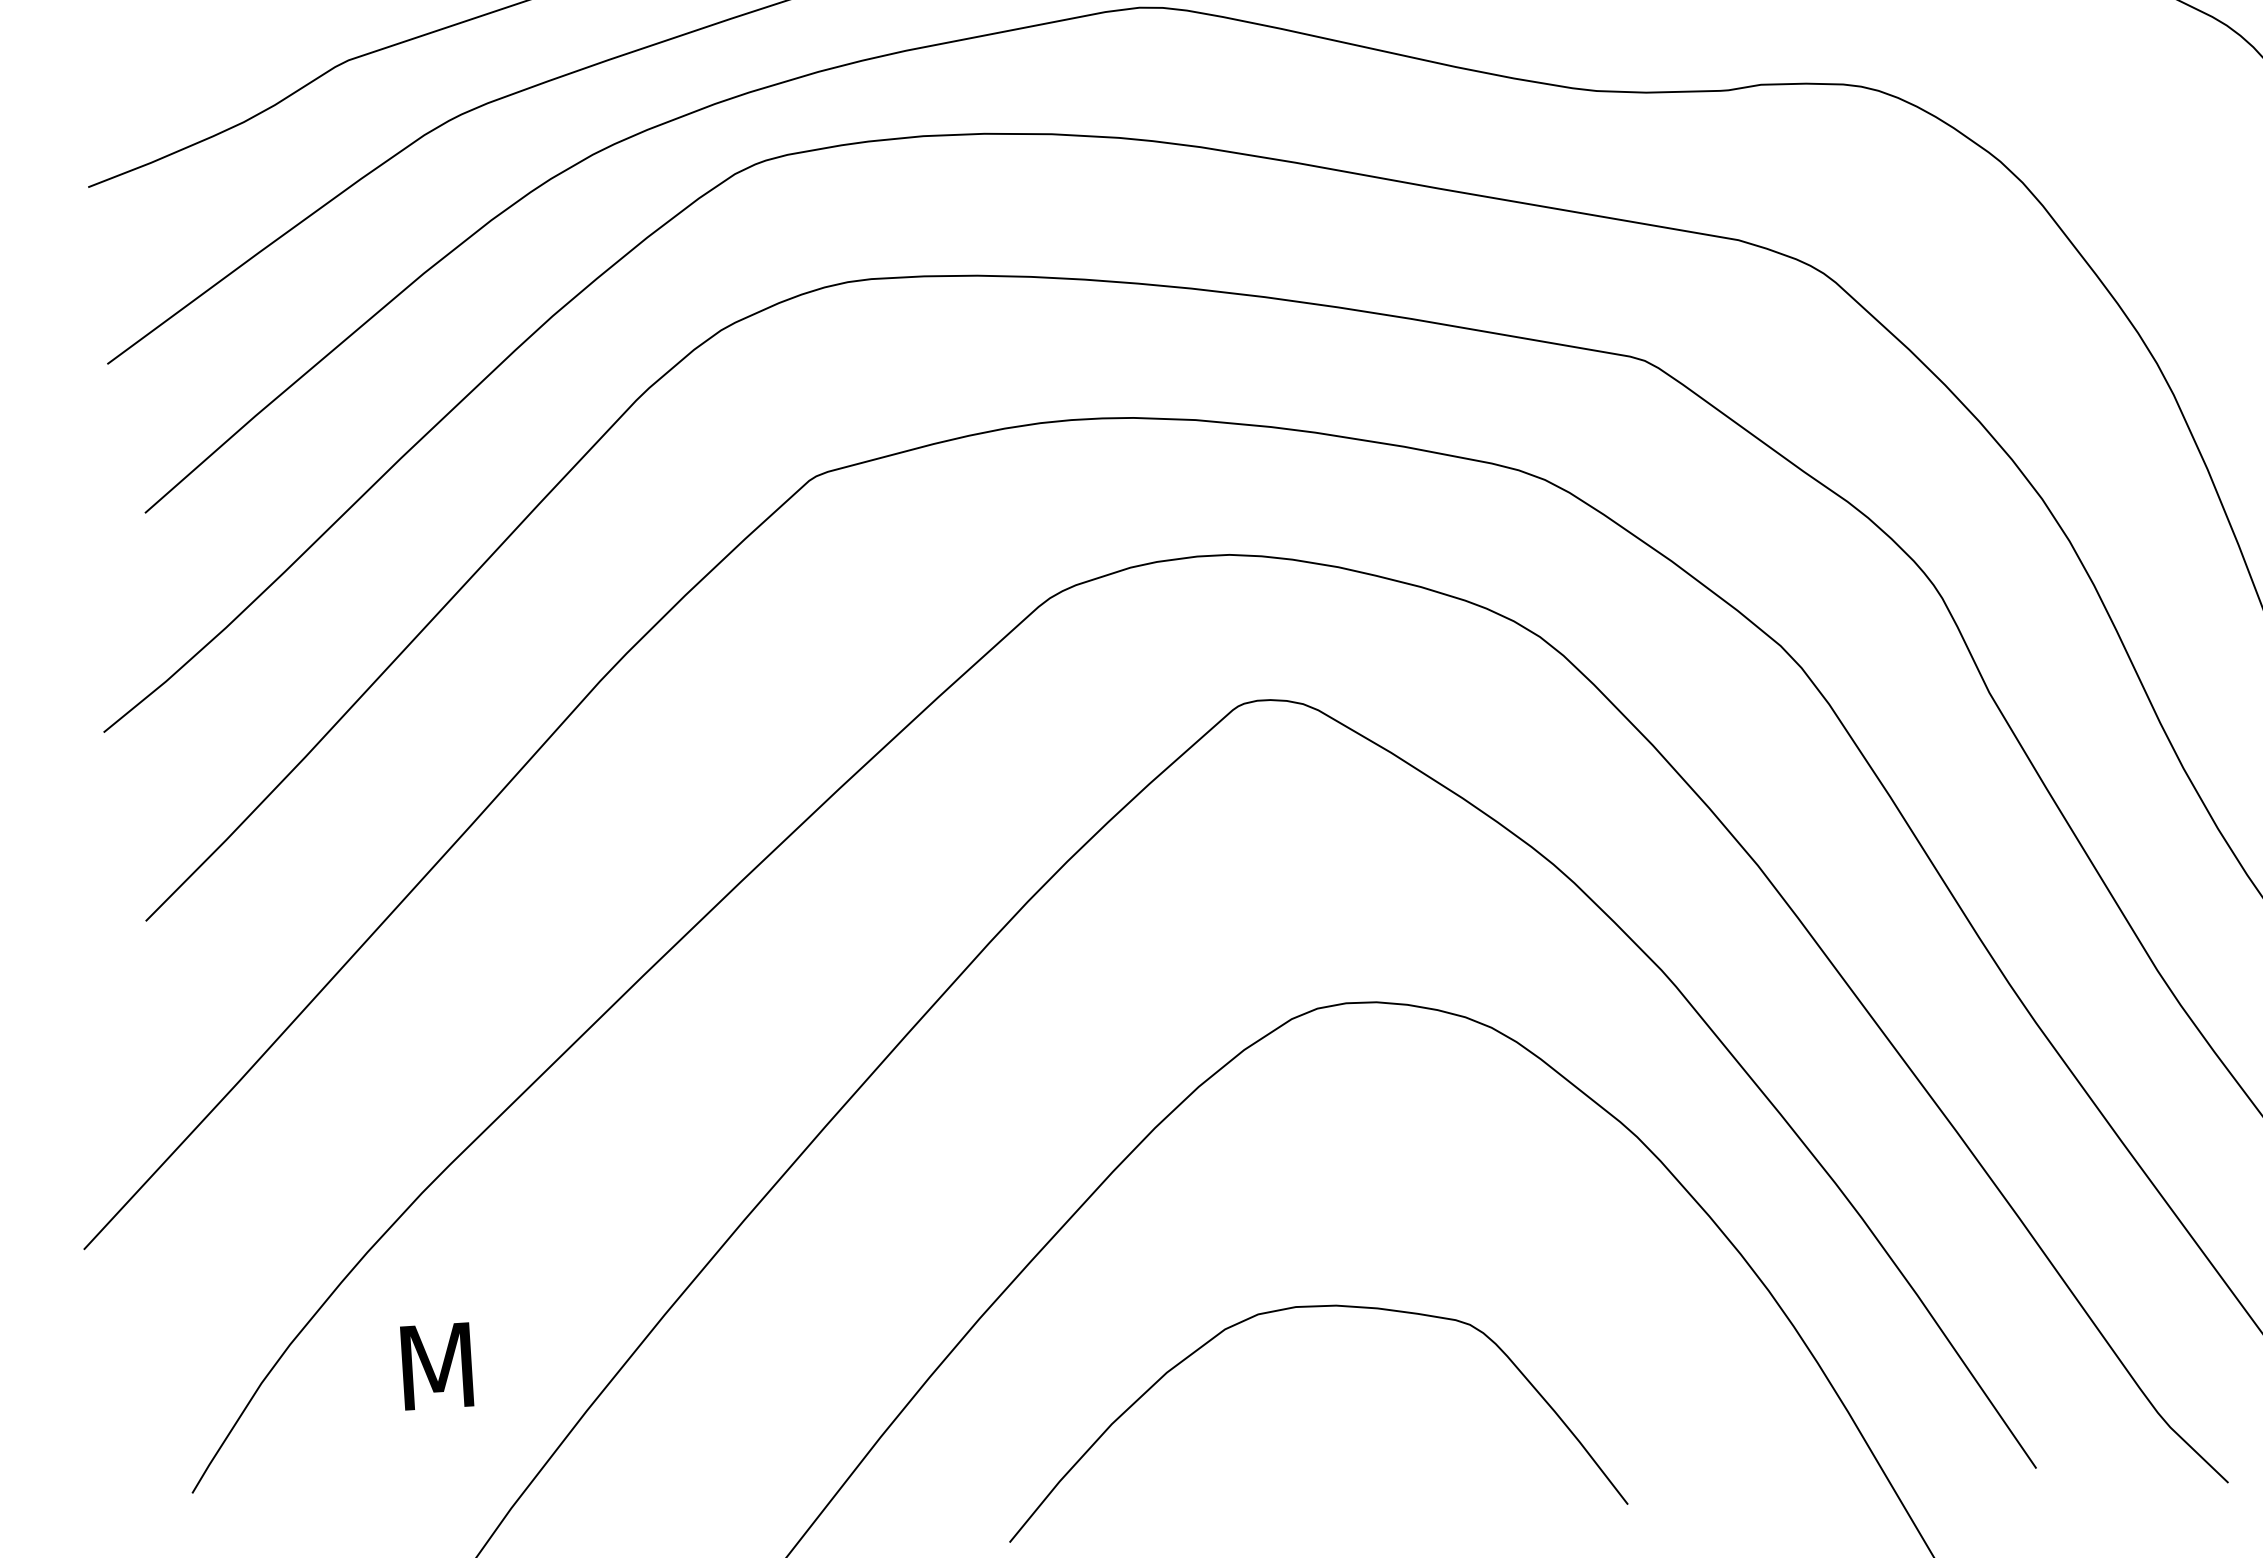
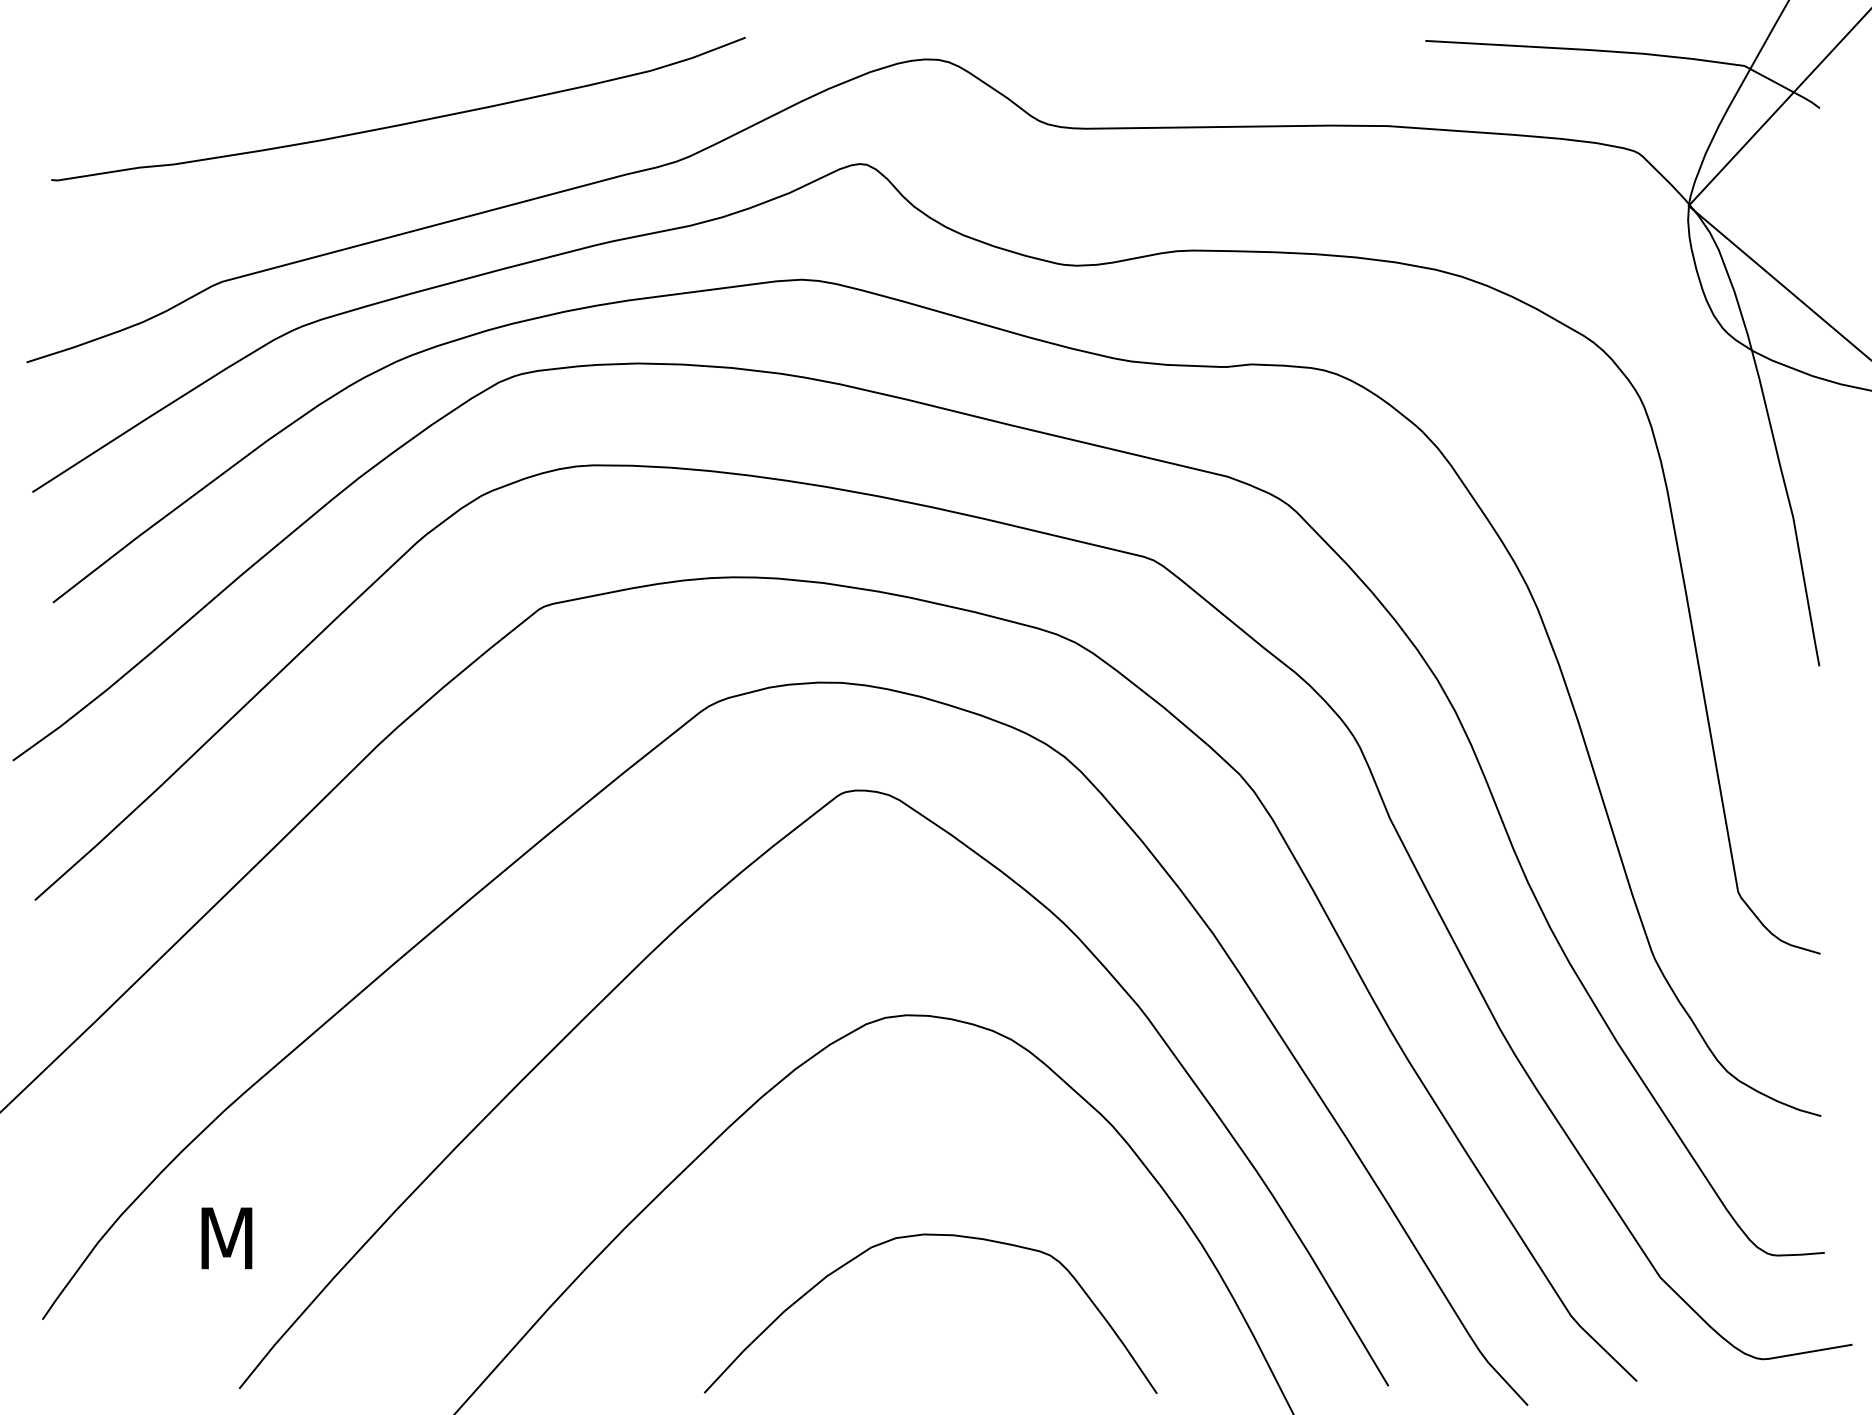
curve: (1288, 1310) -> (918, 1236), moved

